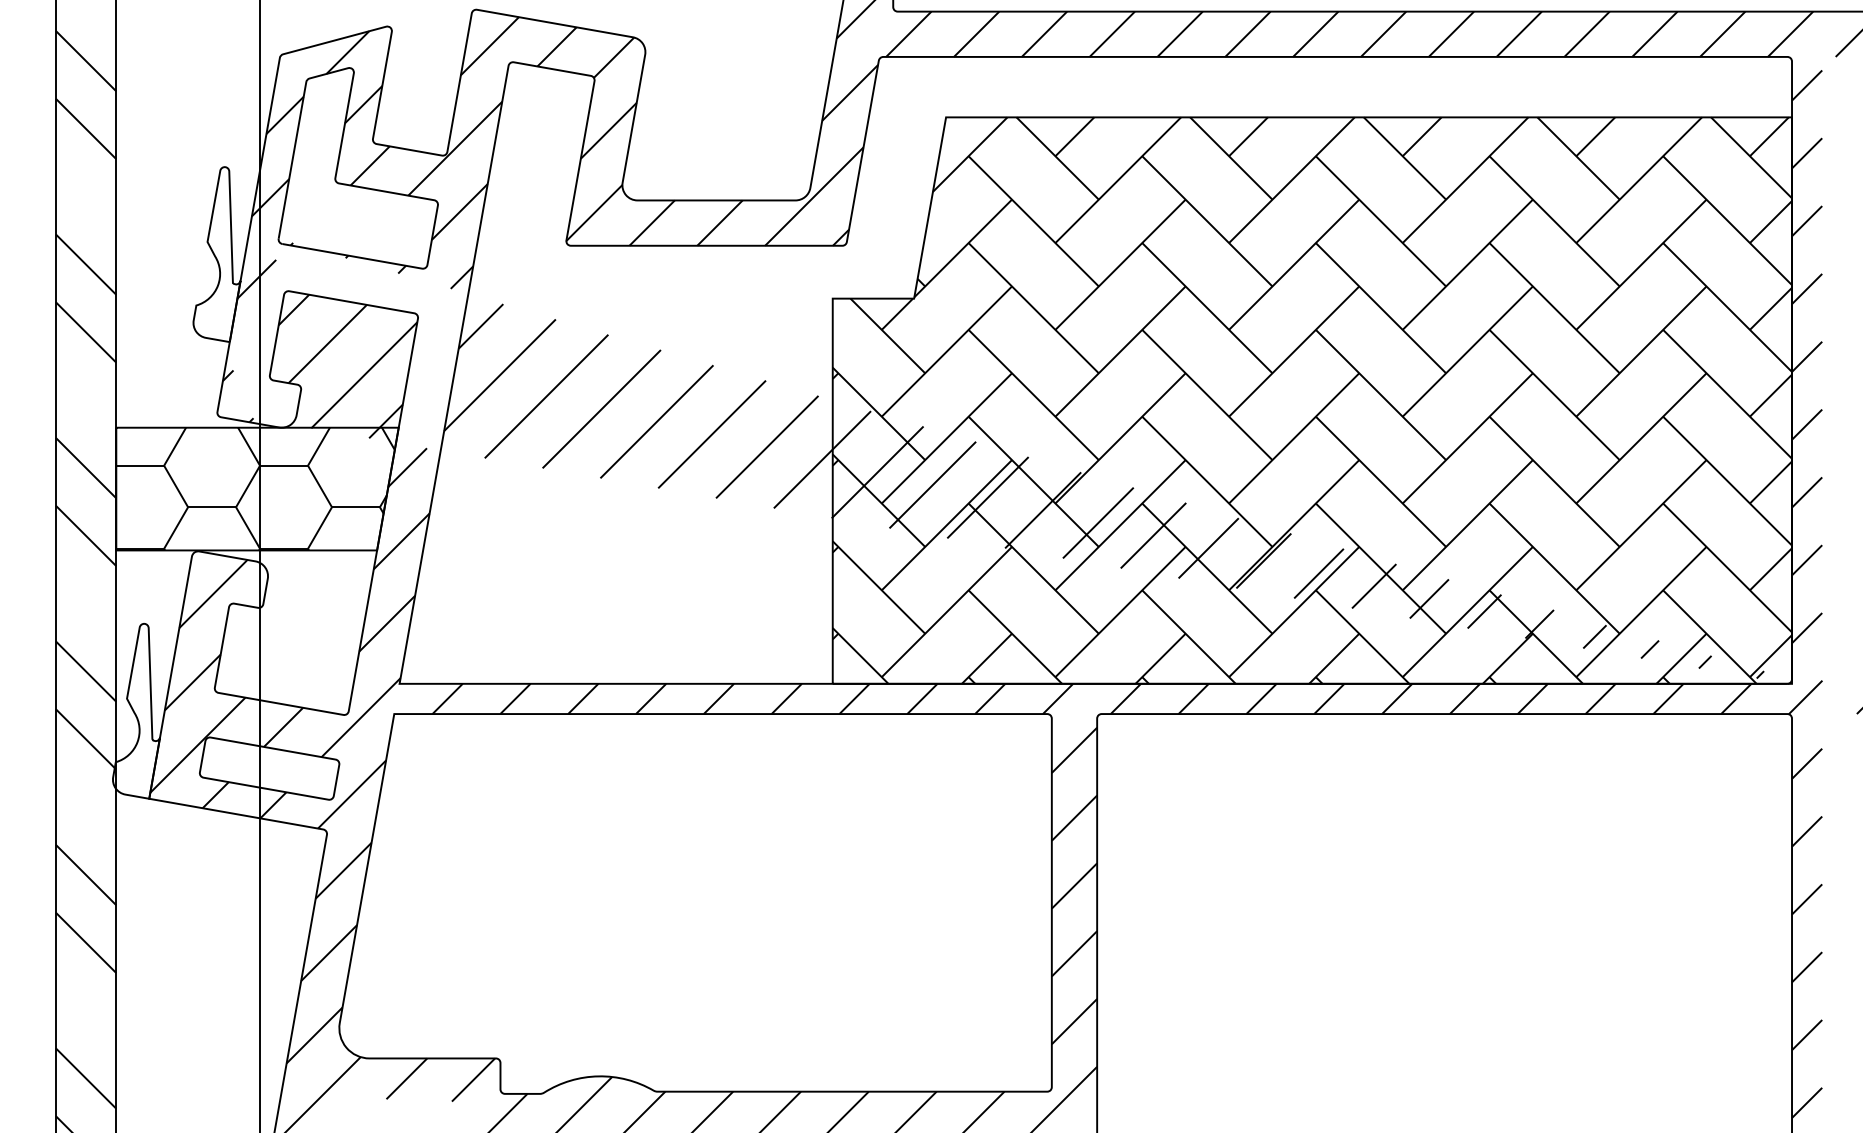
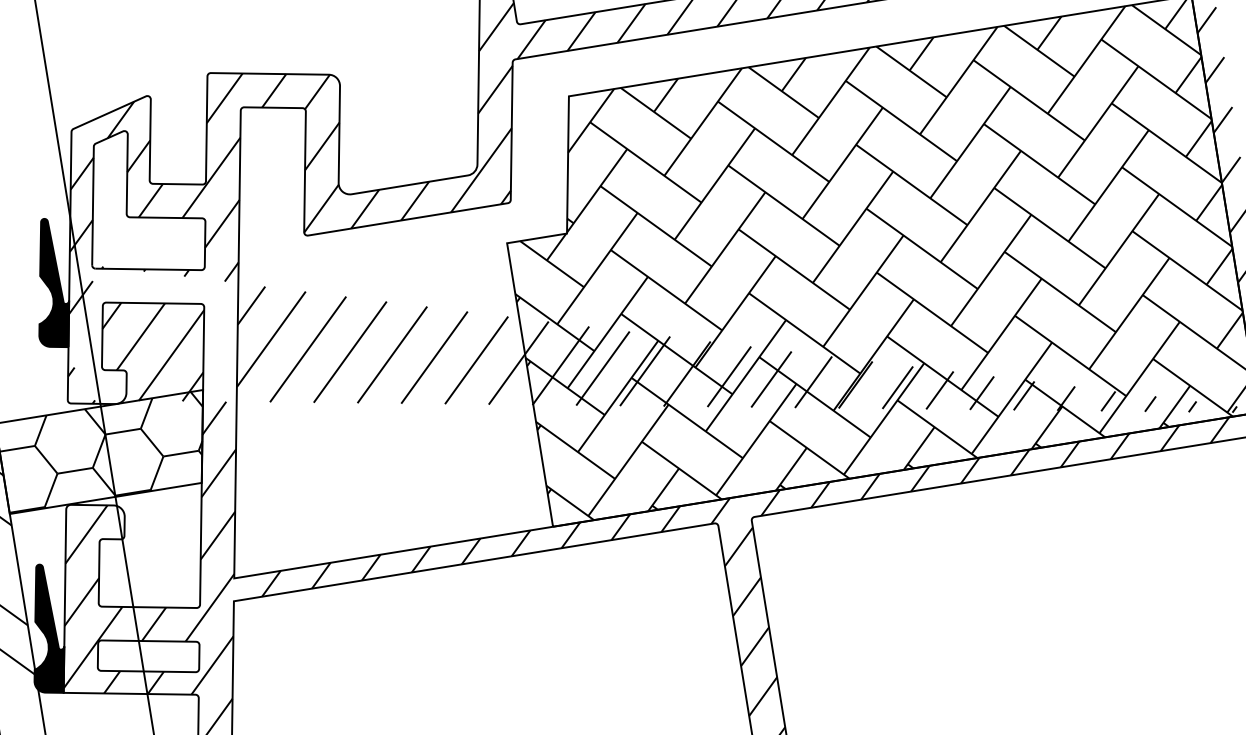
fill: (216, 254) -> (48, 284), added
fill: (136, 710) -> (43, 629), added

